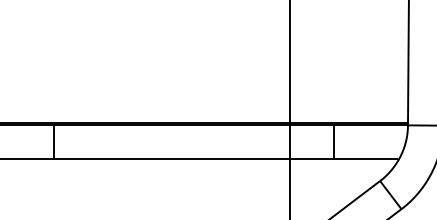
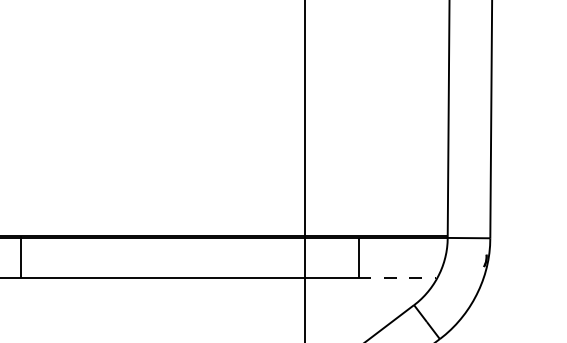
line: (366, 158) -> (397, 278), solid -> dashed

